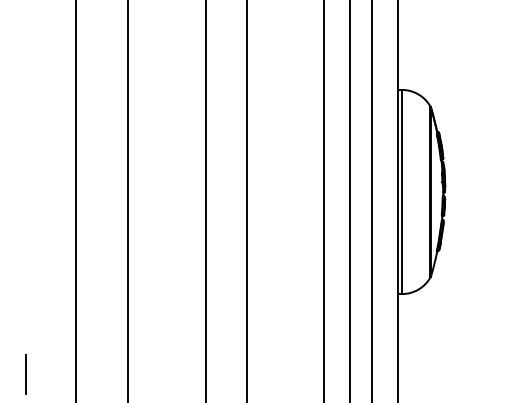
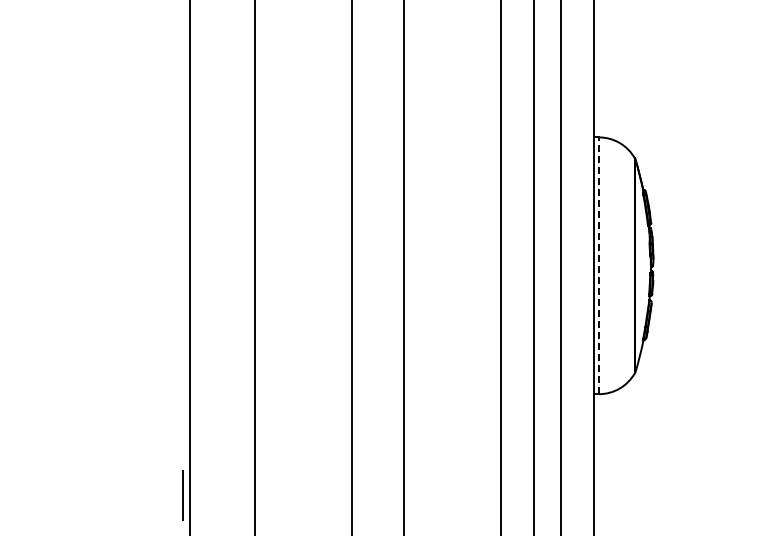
line: (402, 191) -> (599, 265), solid -> dashed
line: (26, 374) -> (182, 495), moved

